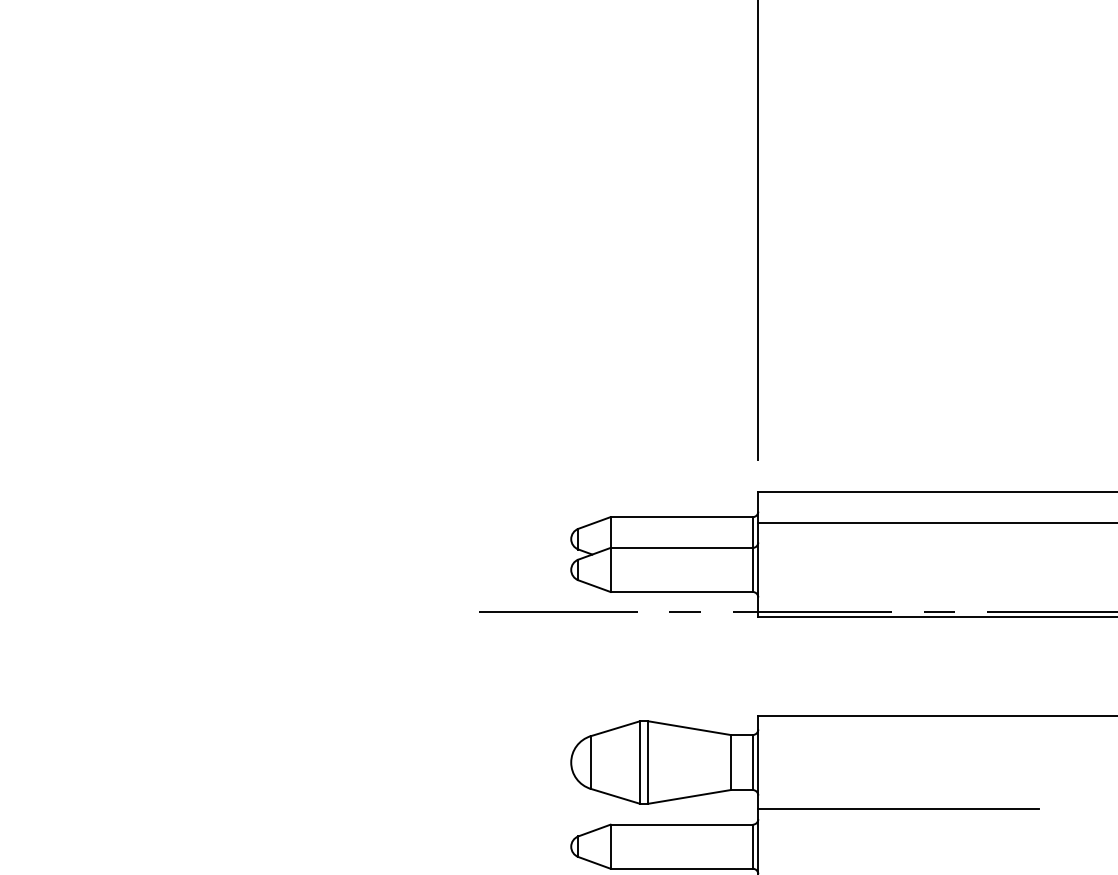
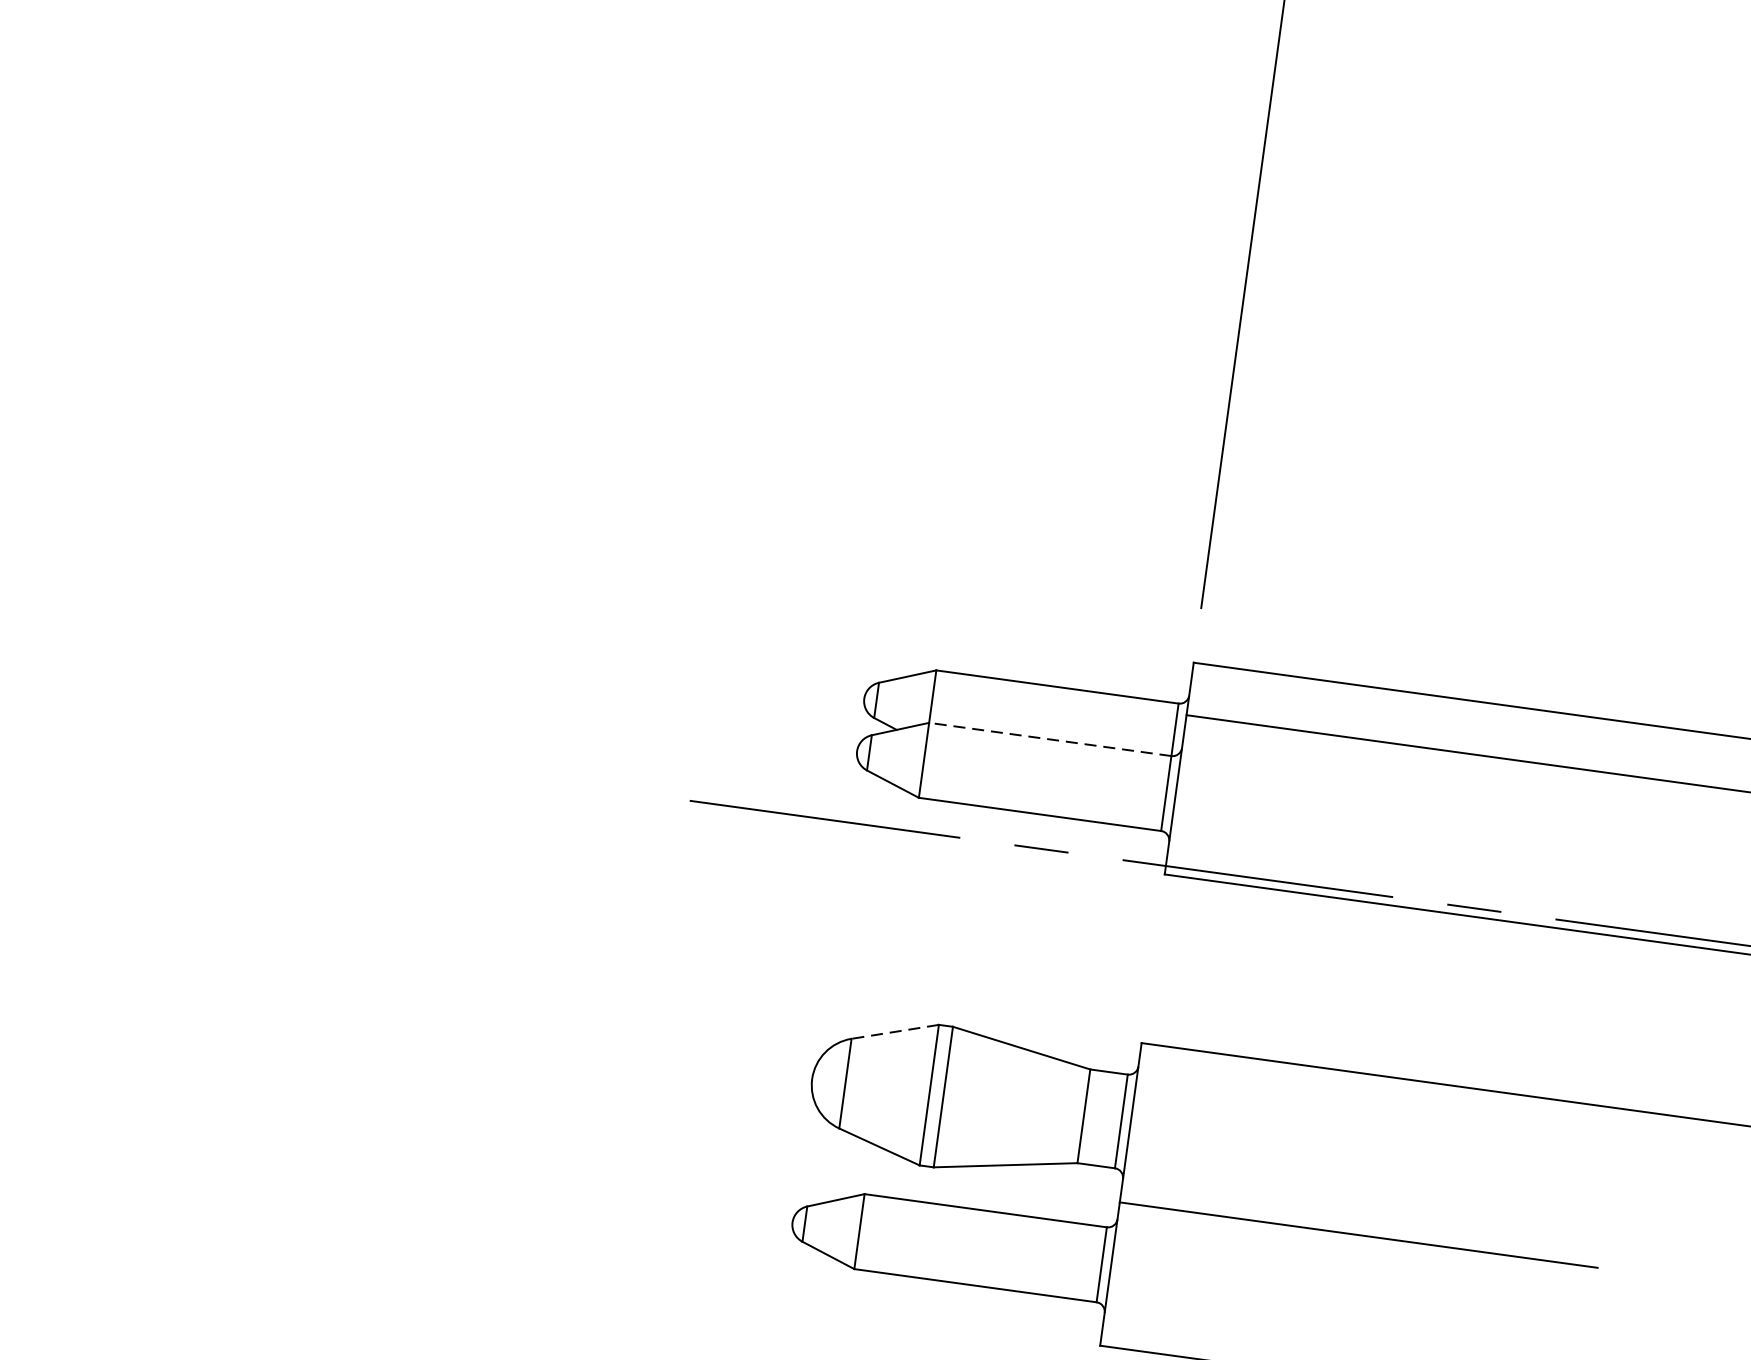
line: (681, 547) -> (1050, 738), solid -> dashed
line: (615, 728) -> (895, 1031), solid -> dashed

